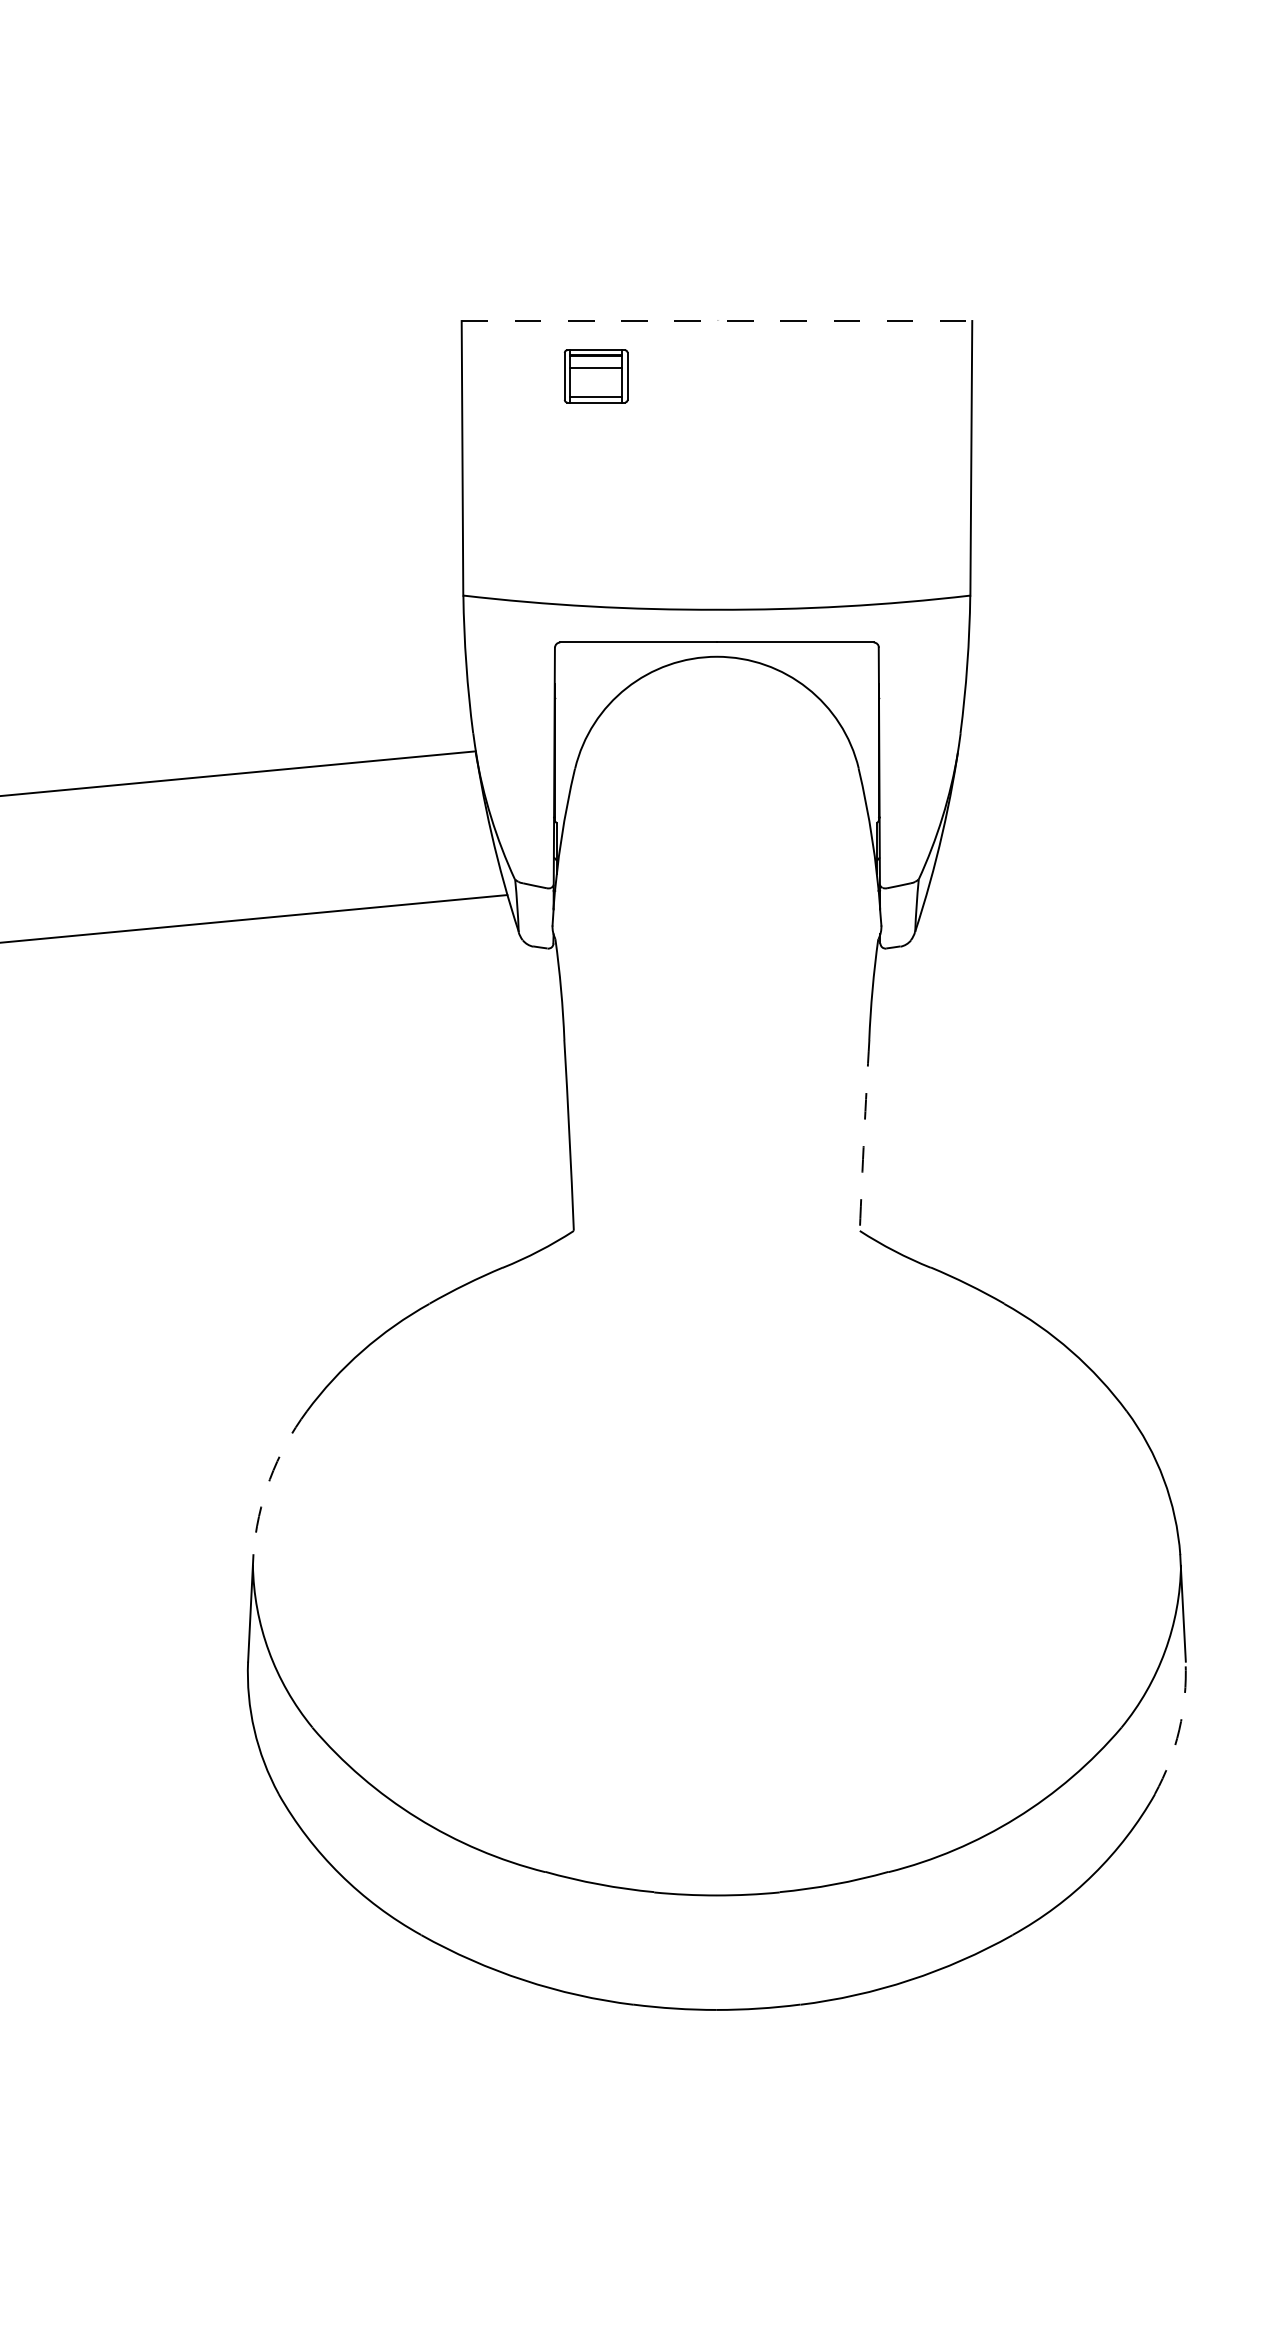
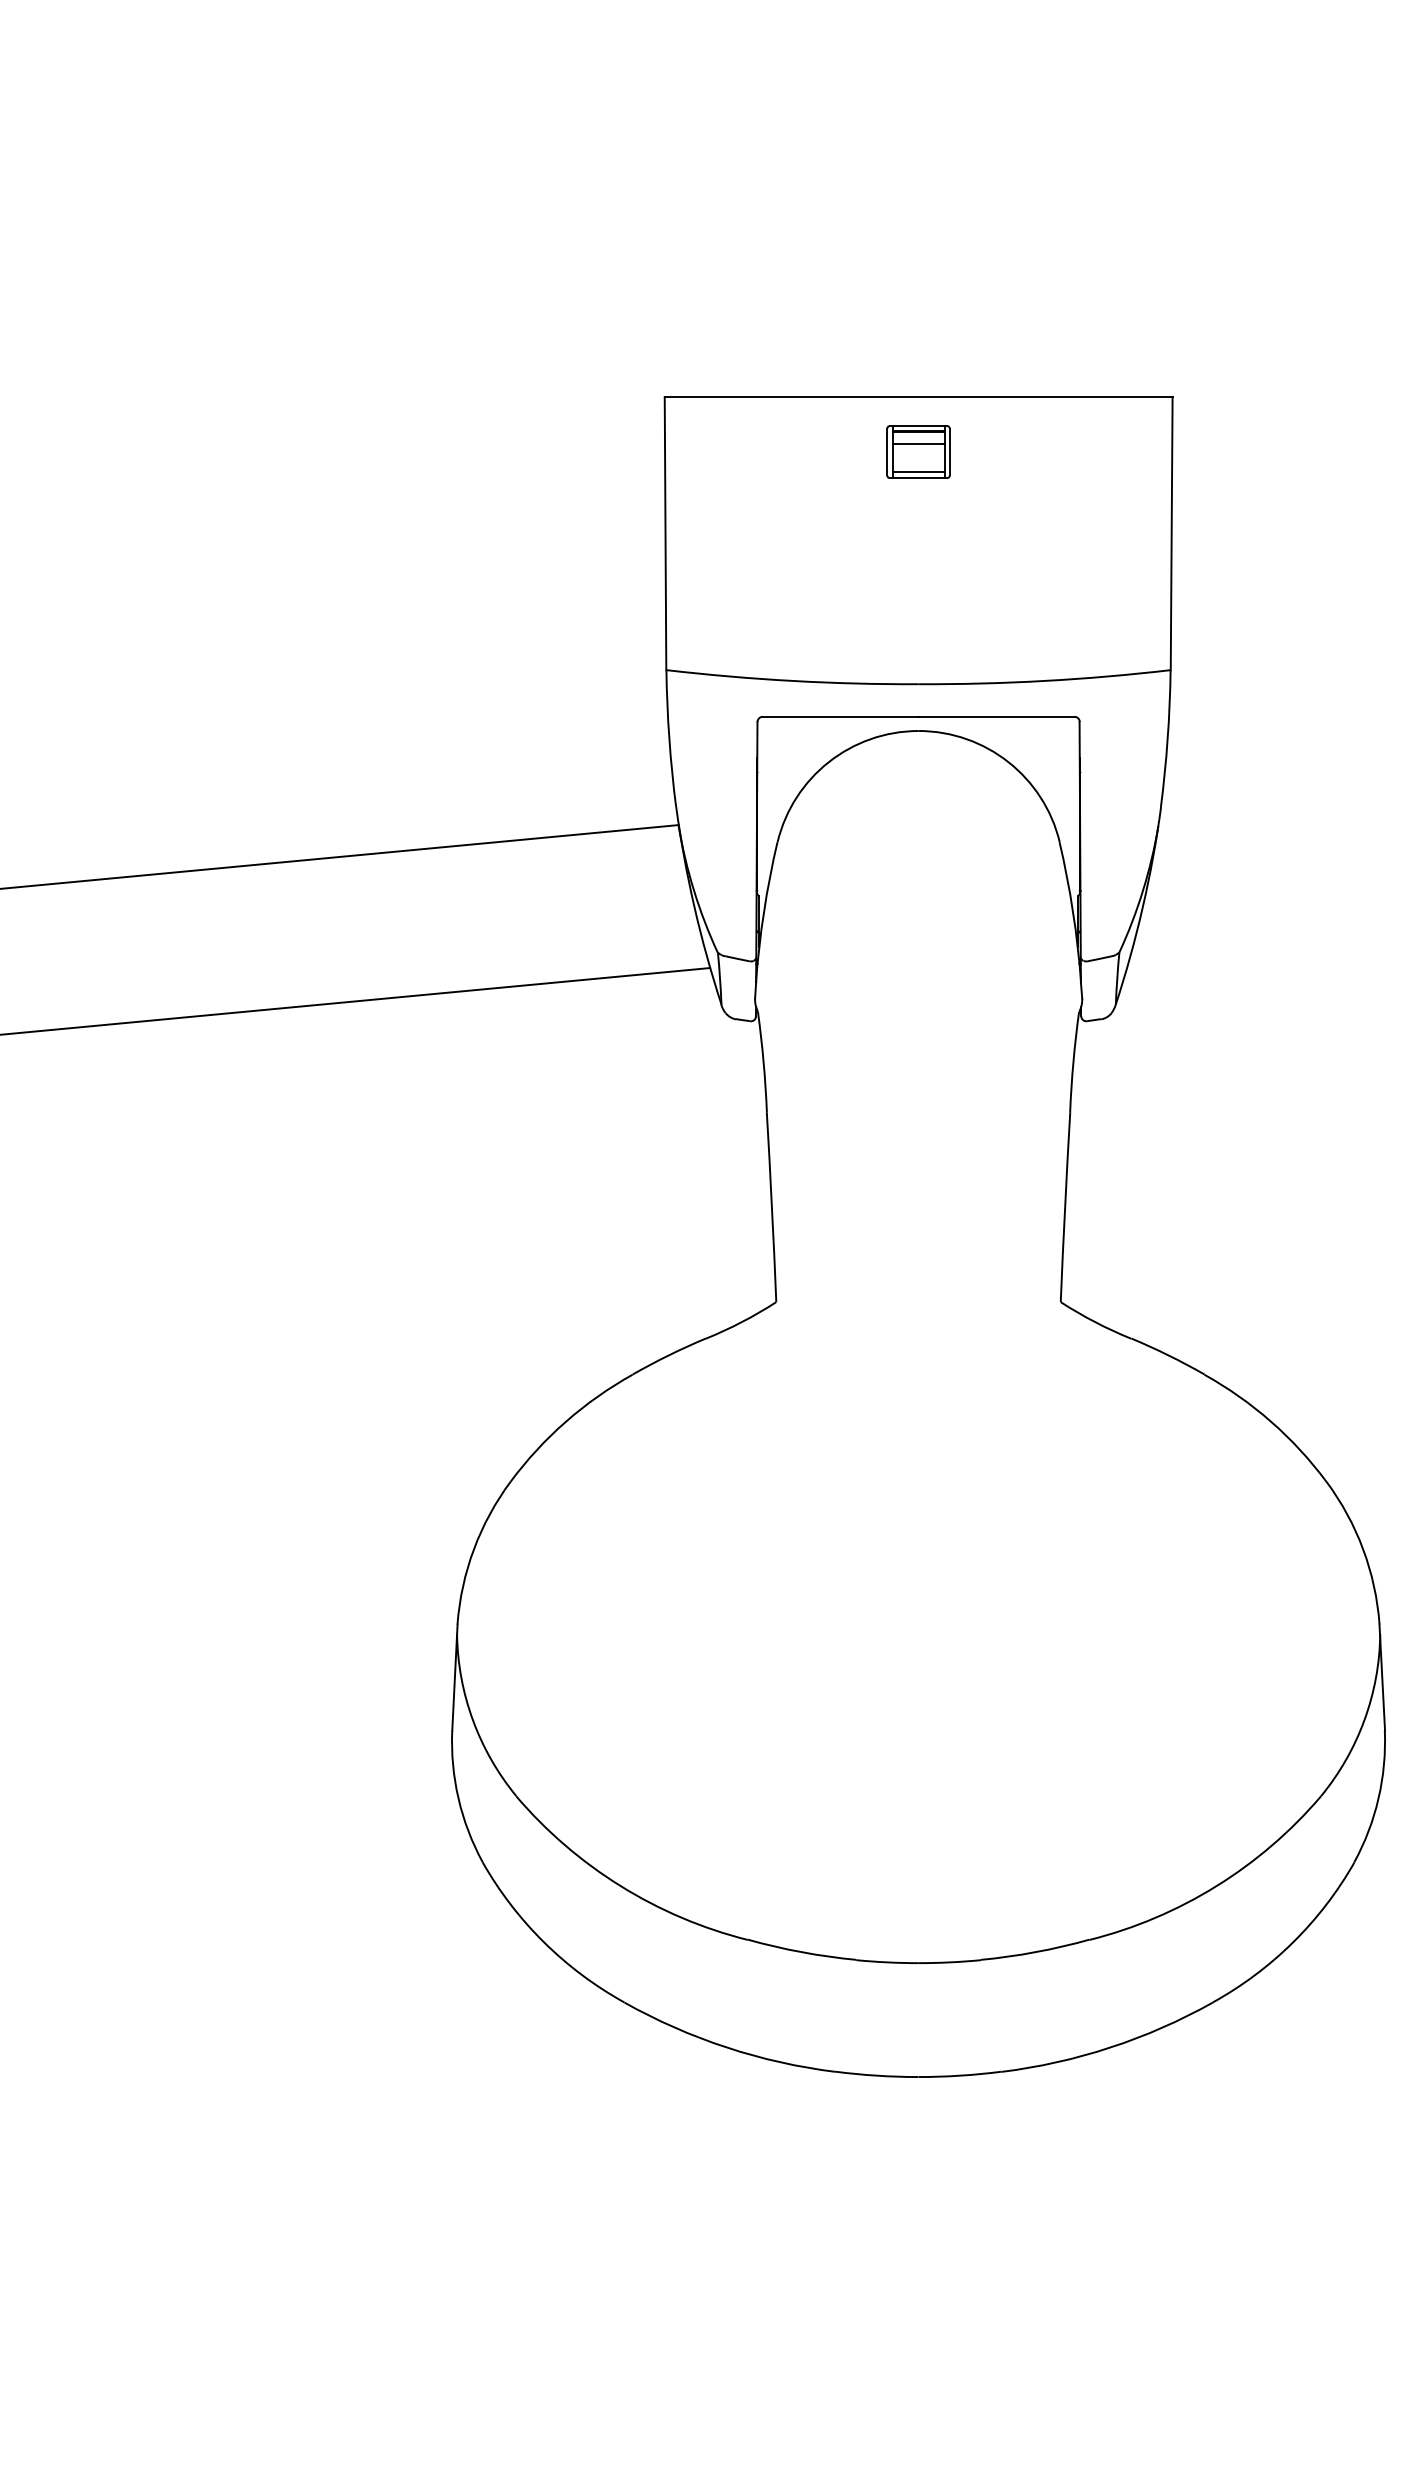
line: (716, 321) -> (918, 397), dashed -> solid
part: (596, 375) -> (918, 451), moved
arc: (864, 1135) -> (1065, 1207), dashed -> solid
arc: (269, 1479) -> (473, 1549), dashed -> solid
arc: (1179, 1729) -> (1378, 1798), dashed -> solid

